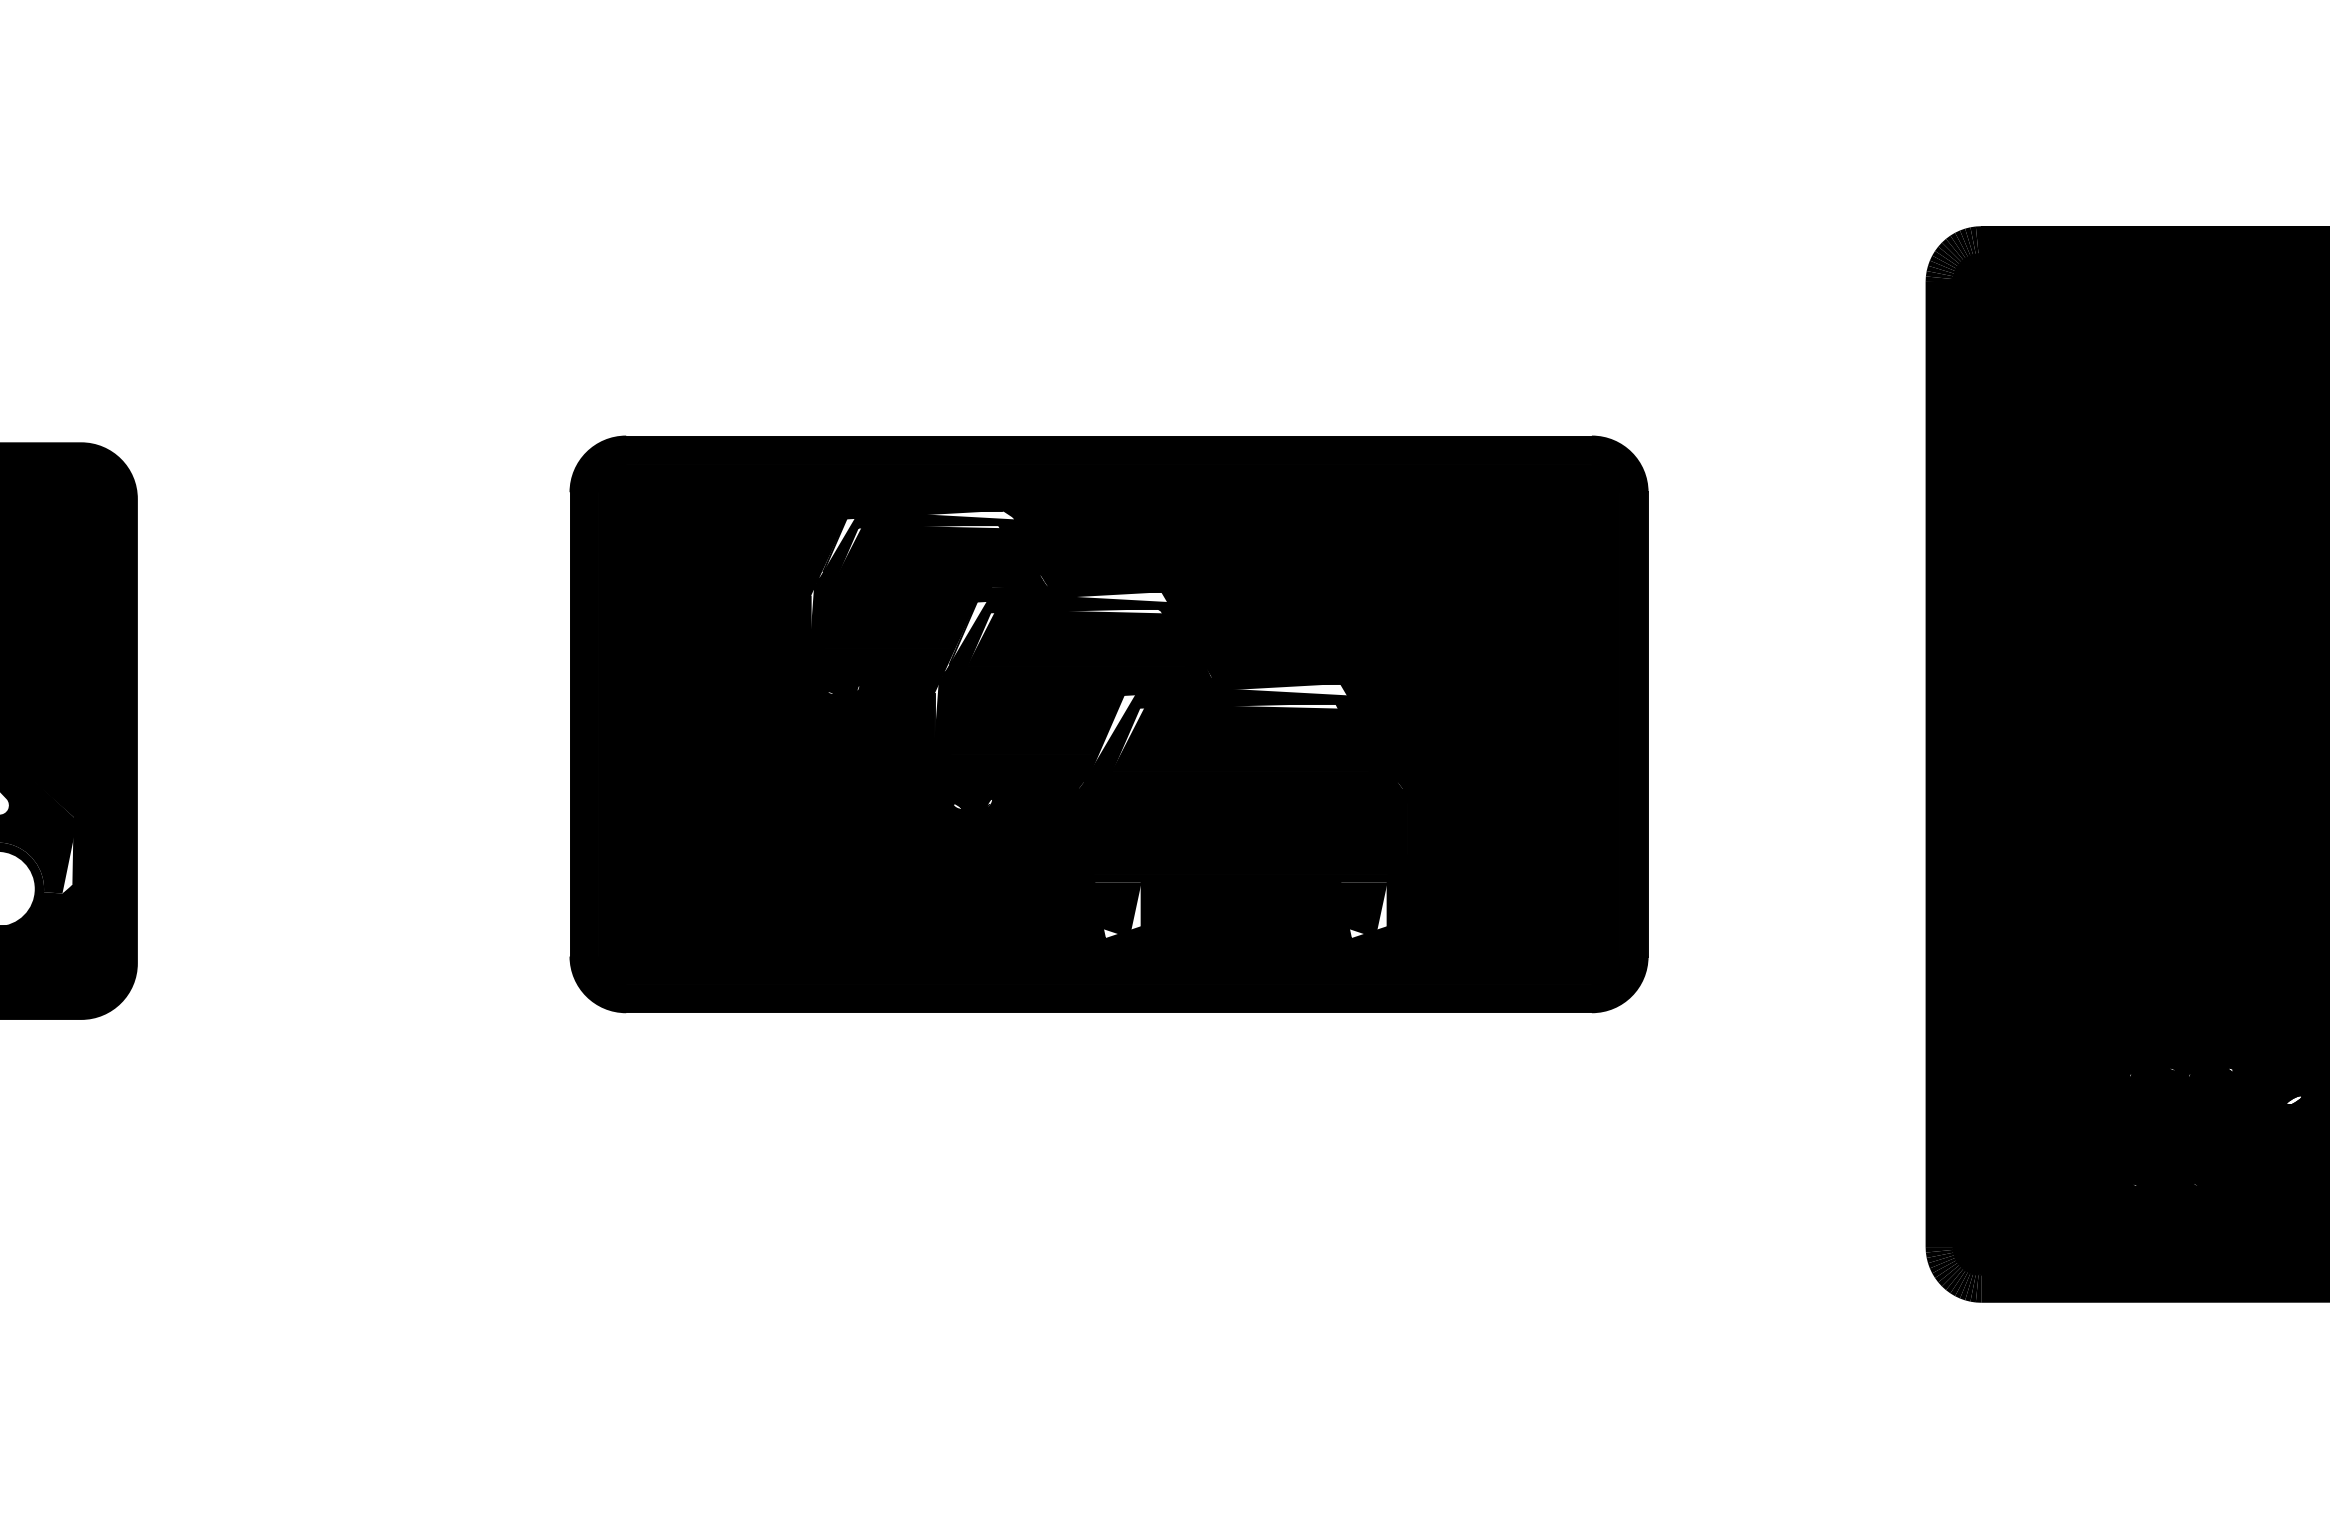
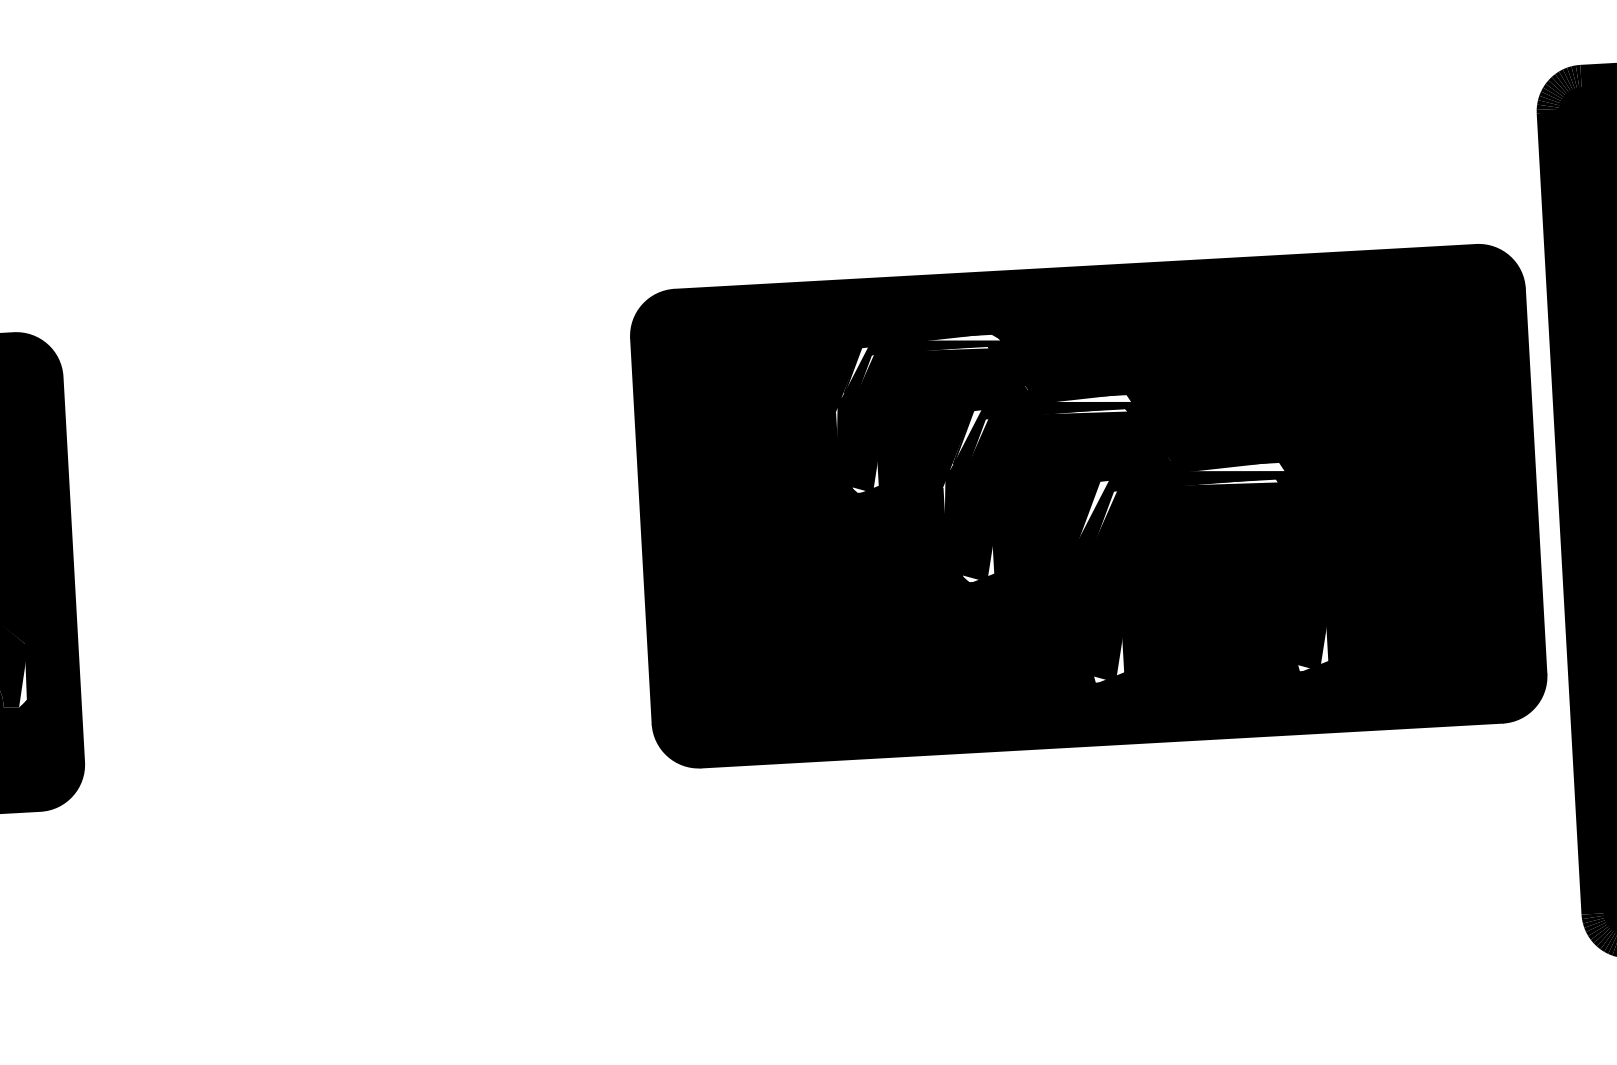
part: (1108, 724) -> (1088, 506), moved

